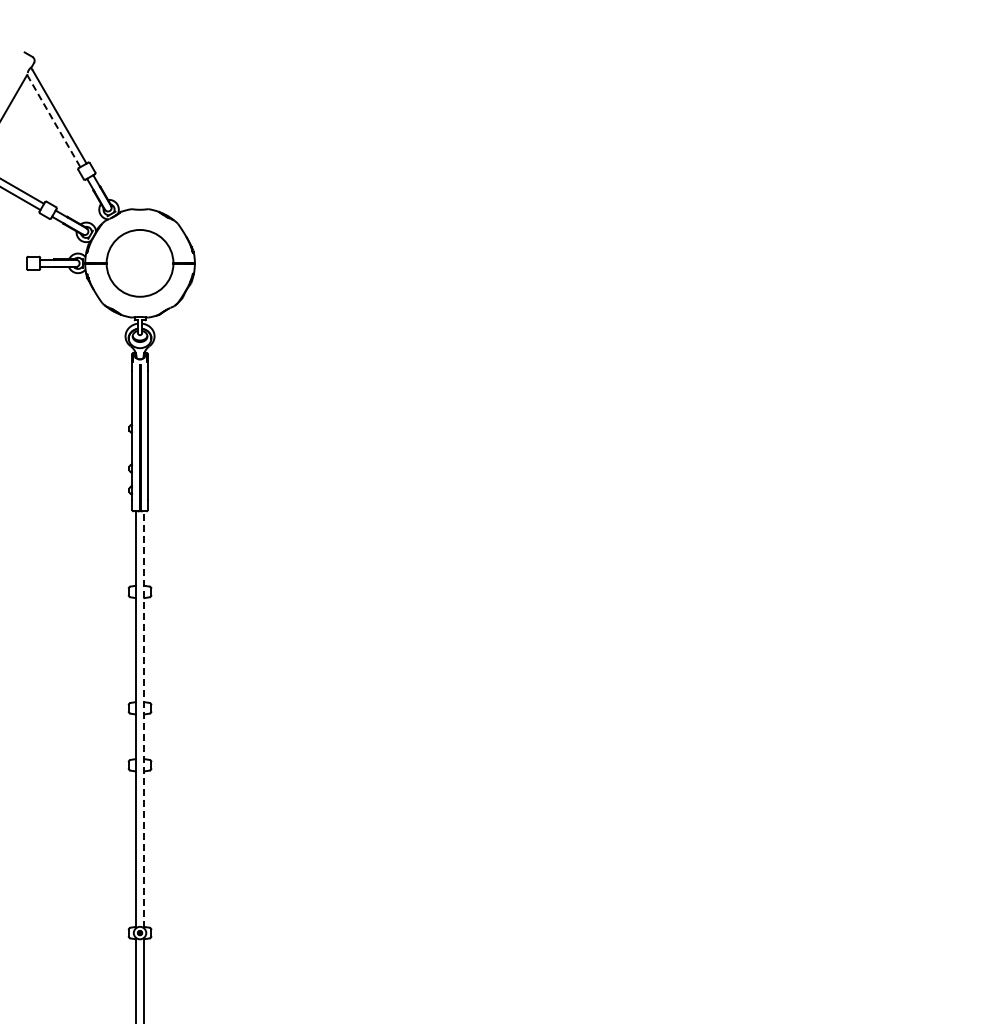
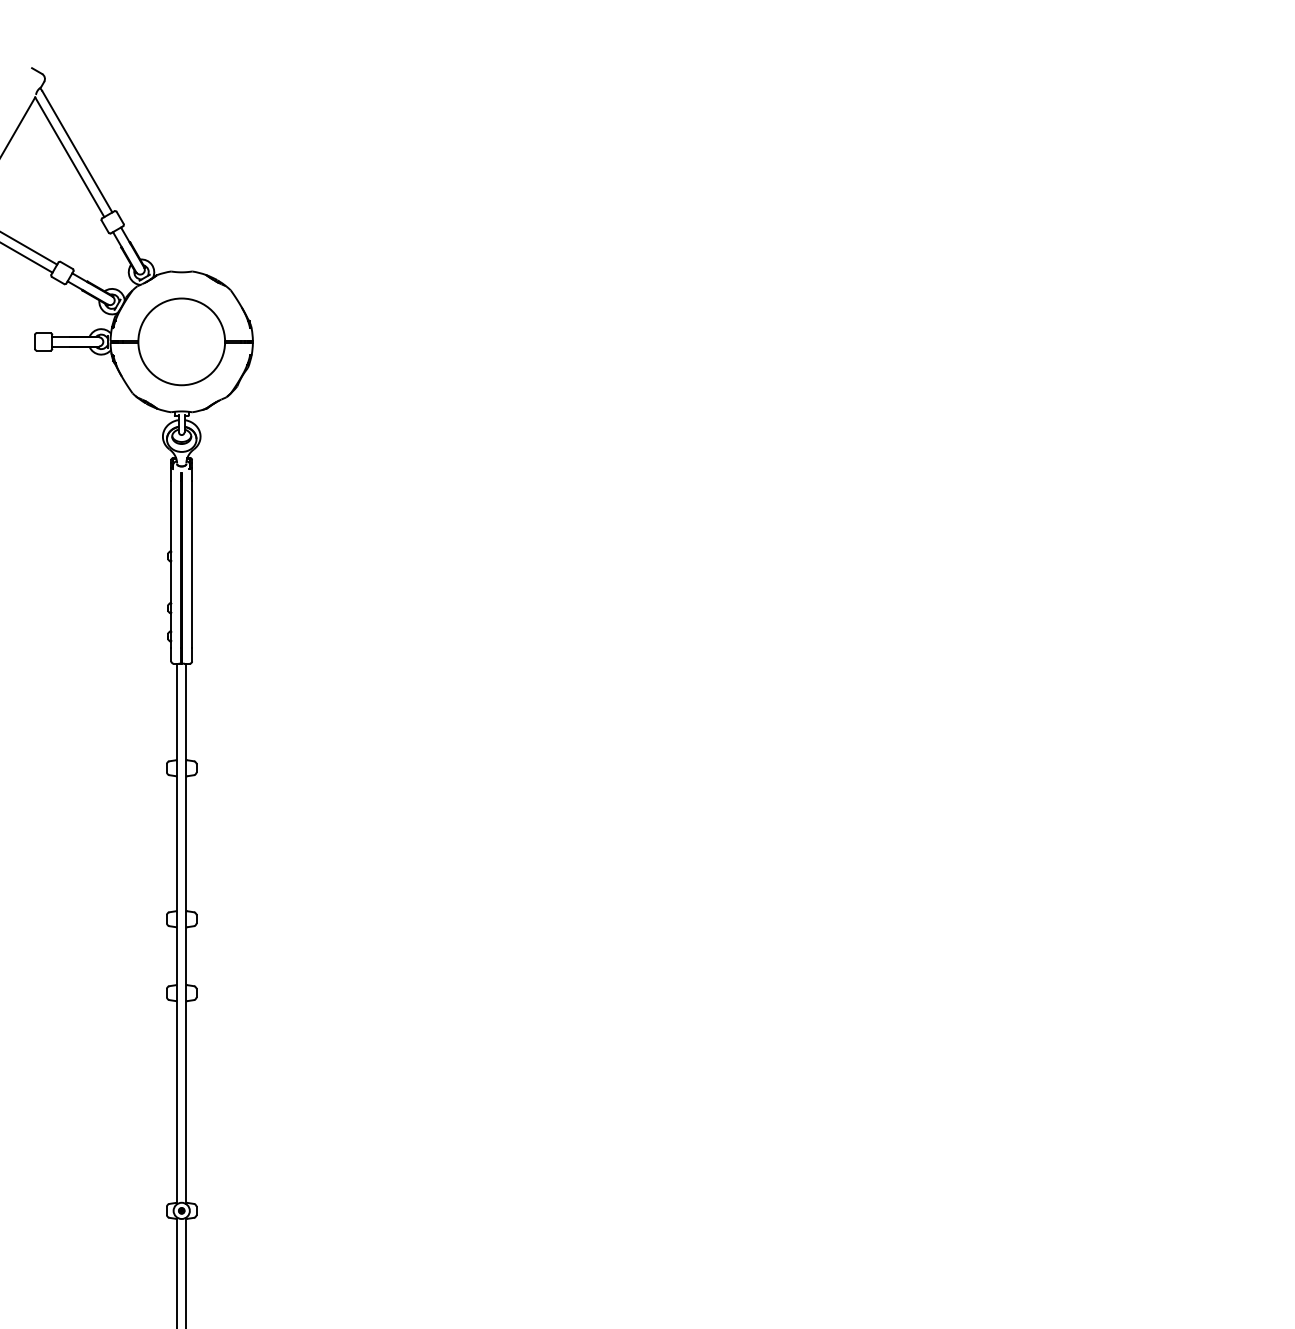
line: (54, 121) -> (70, 157), dashed -> solid
line: (143, 719) -> (186, 933), dashed -> solid

